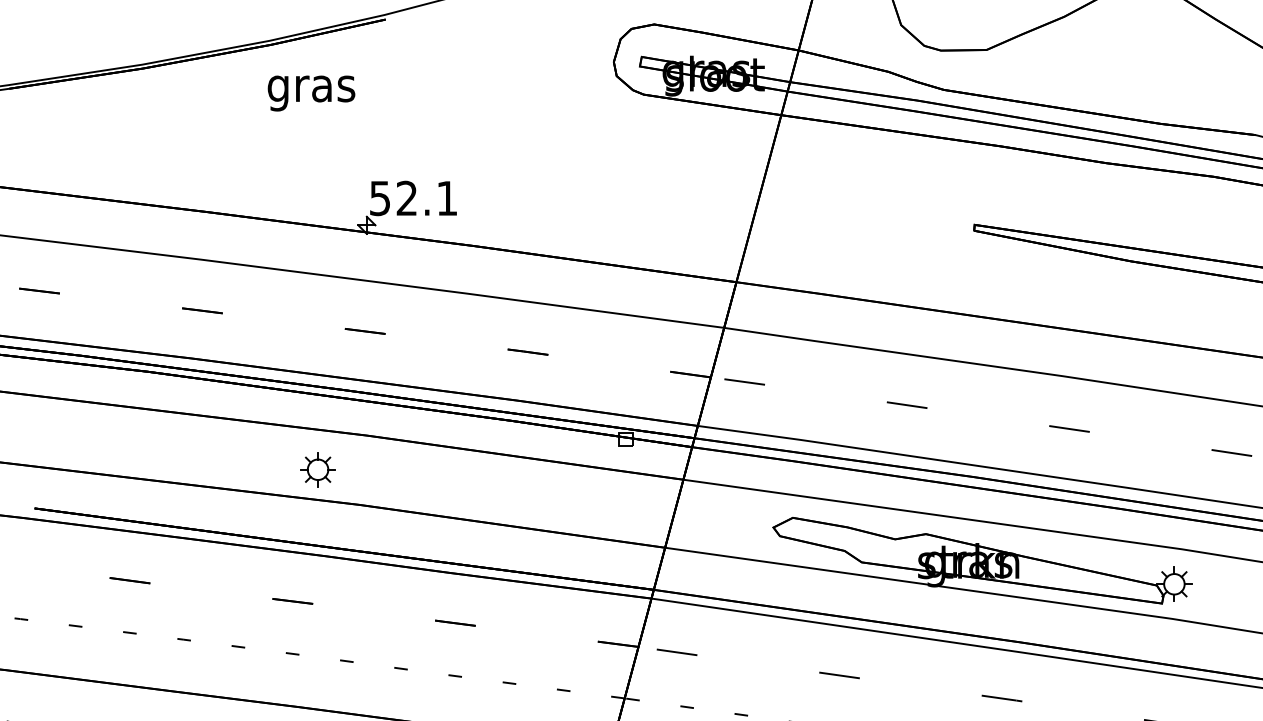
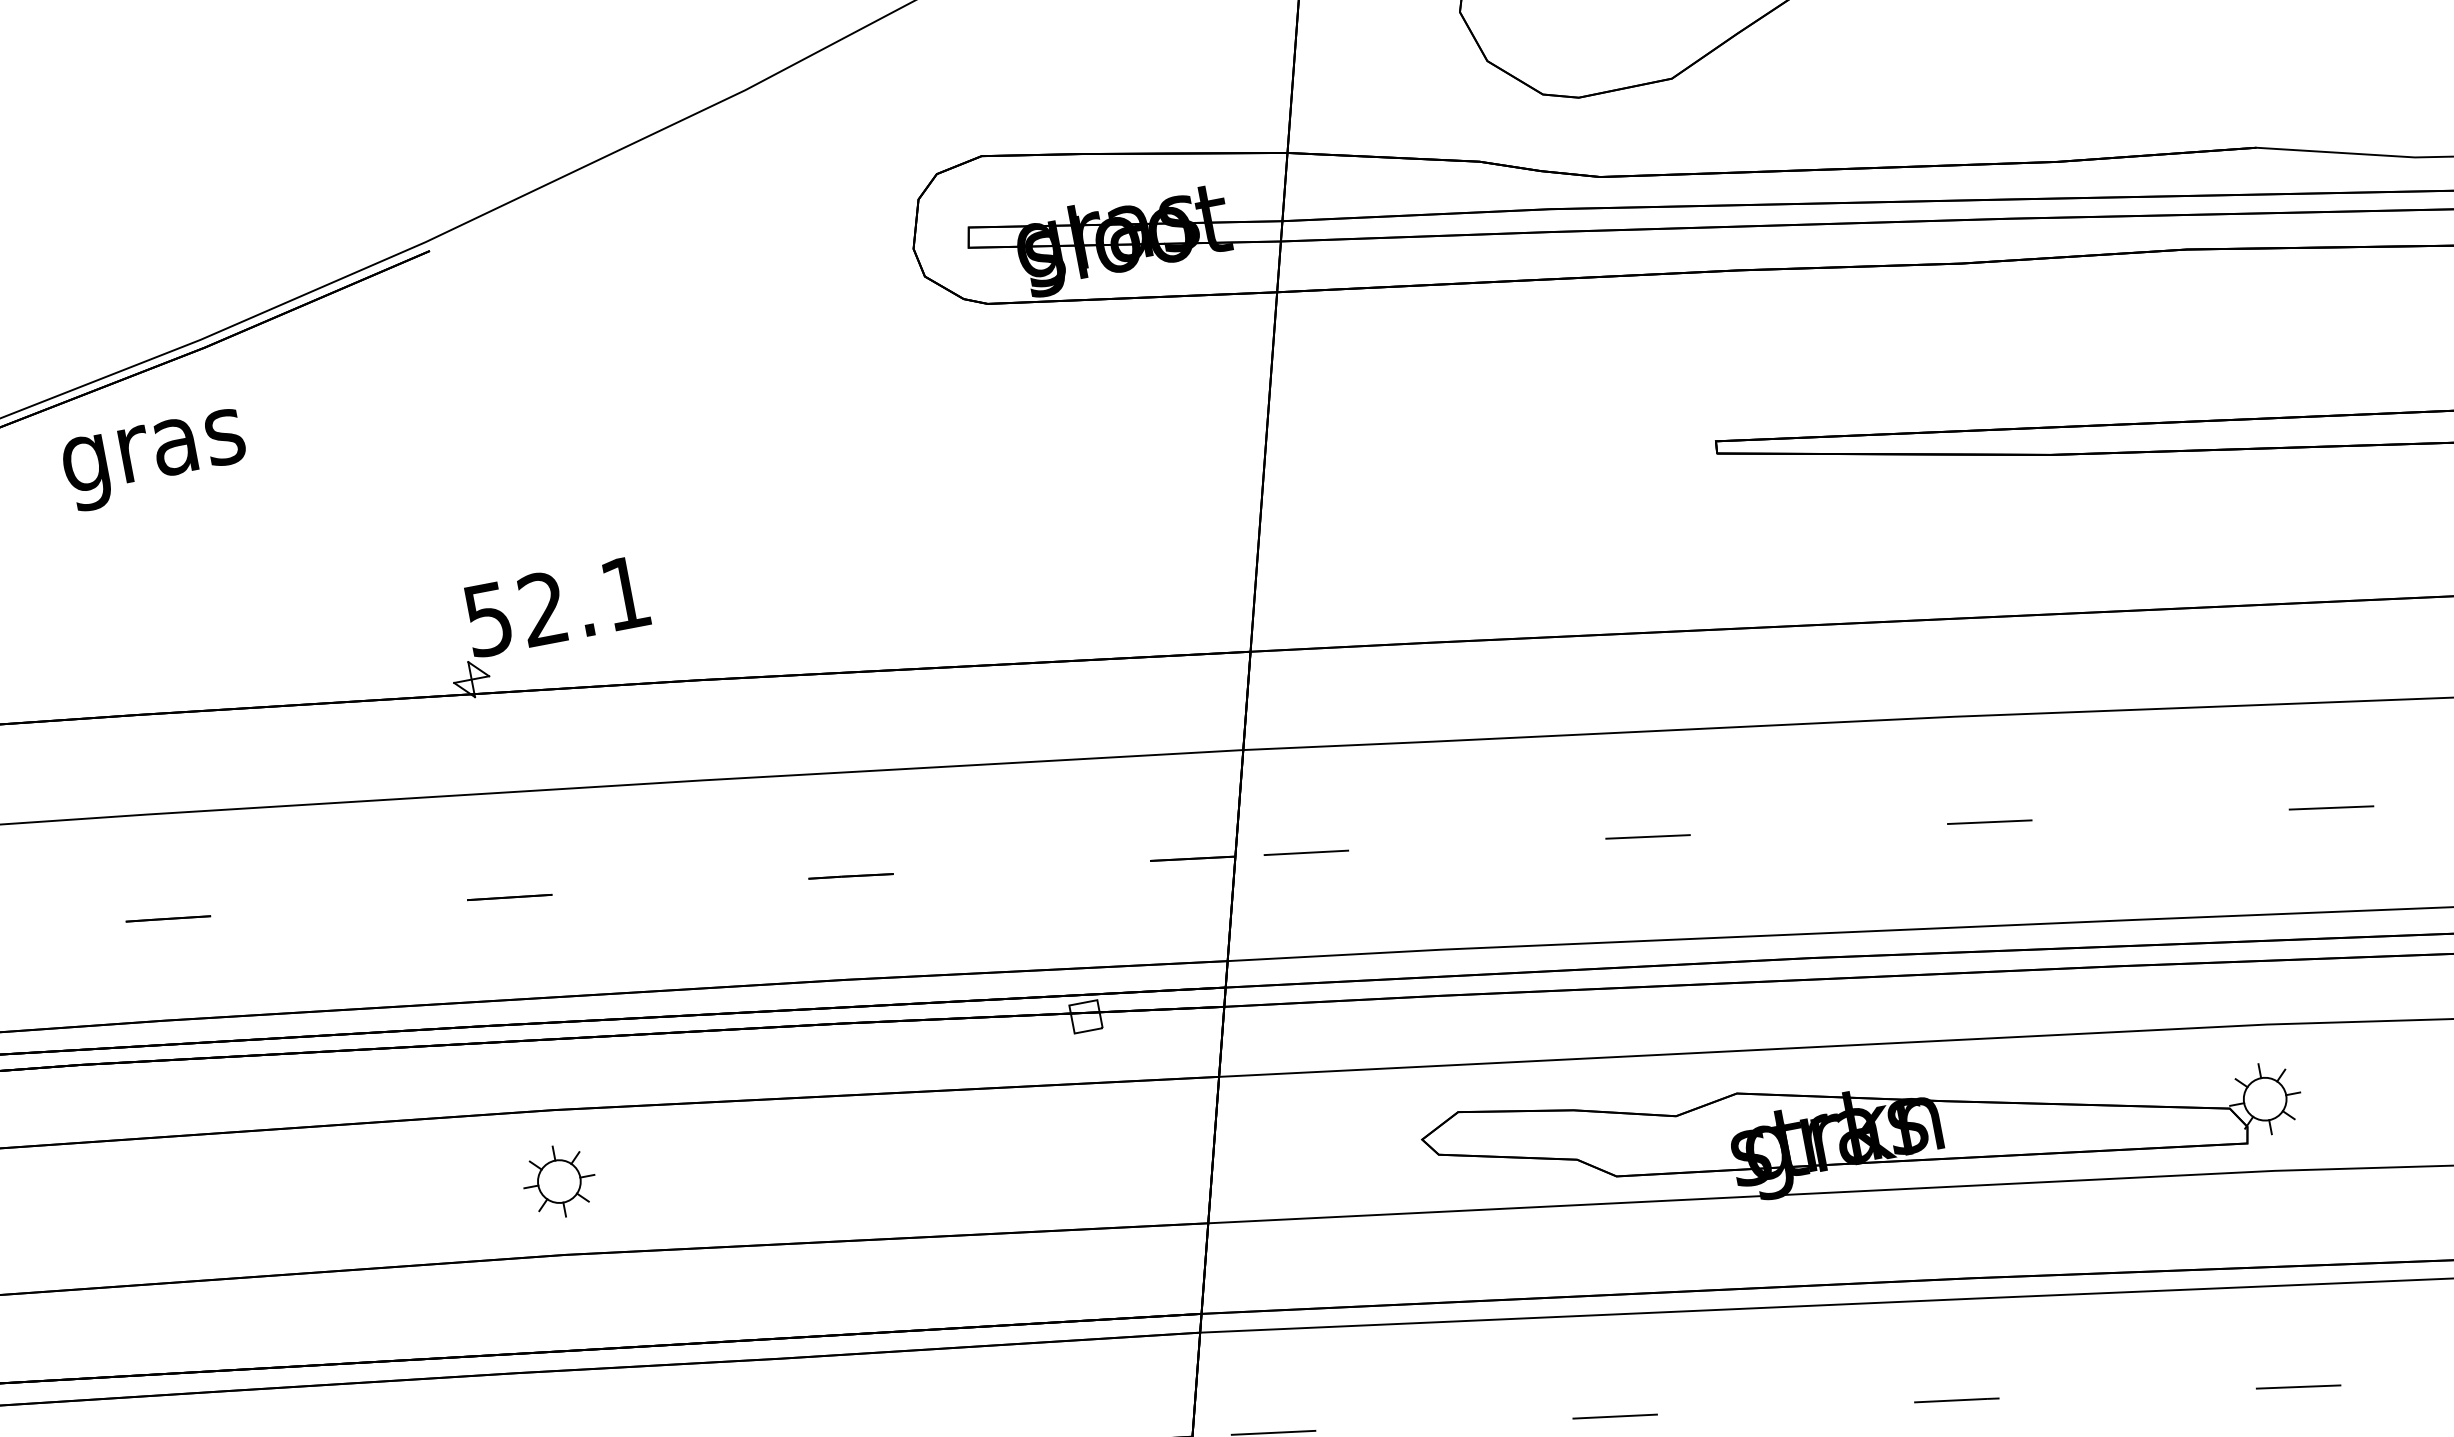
text: (311, 93) -> (155, 460), moved
part: (317, 469) -> (558, 1181), moved

